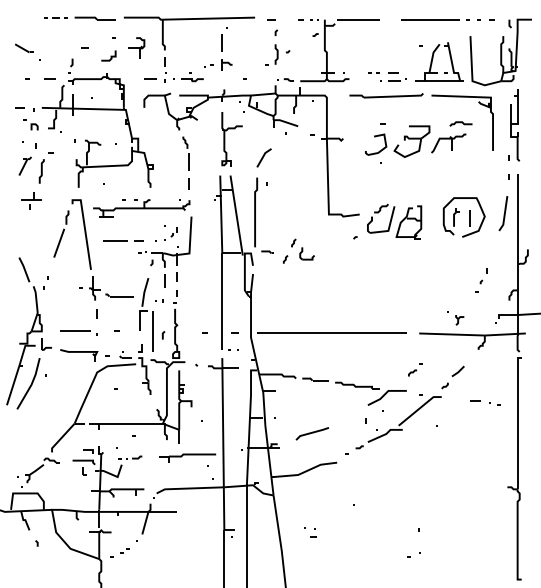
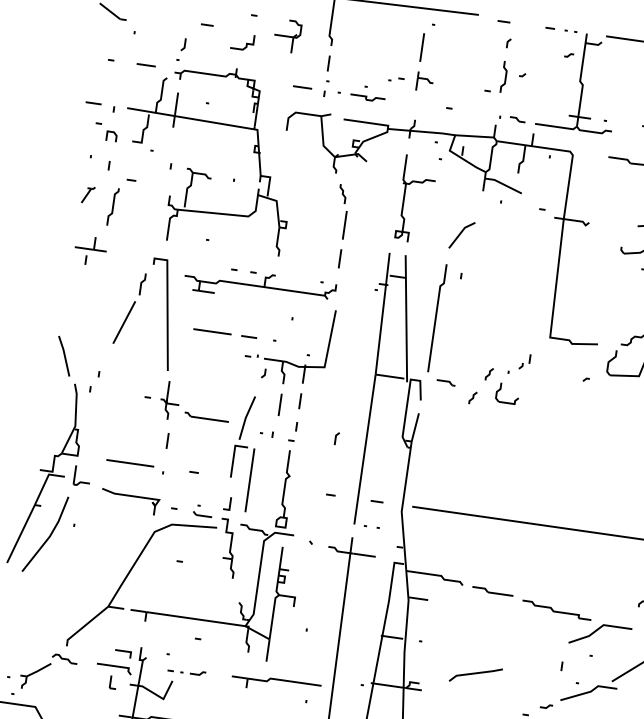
part: (24, 165) -> (87, 193), size x0.6
part: (170, 233) -> (518, 363), moved
line: (163, 335) -> (336, 438), moved

